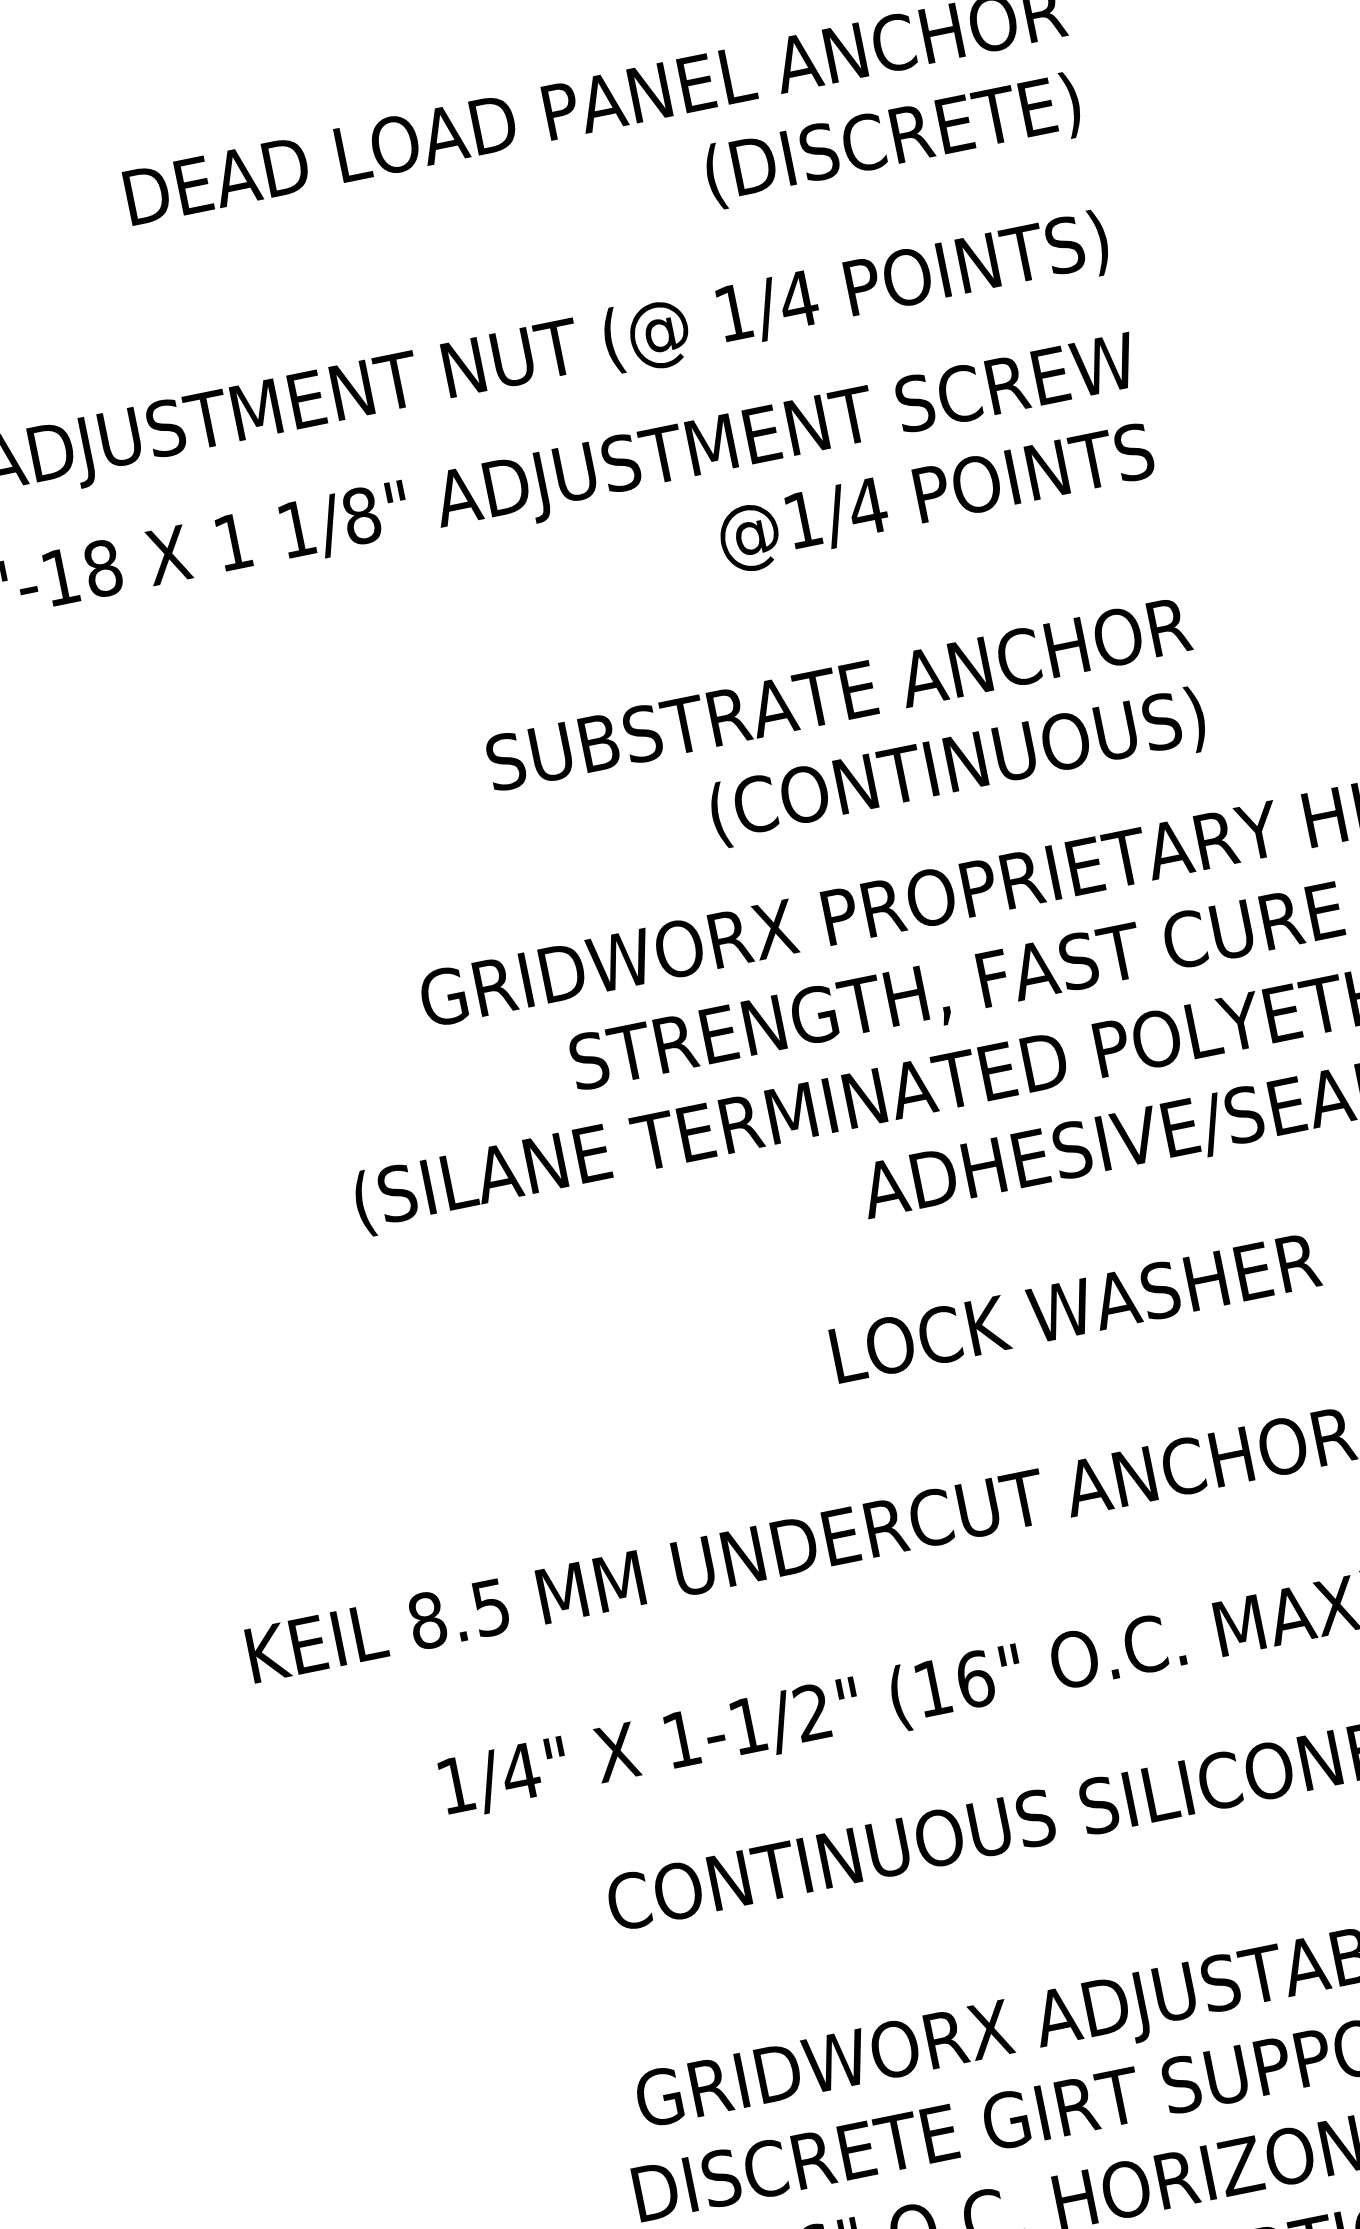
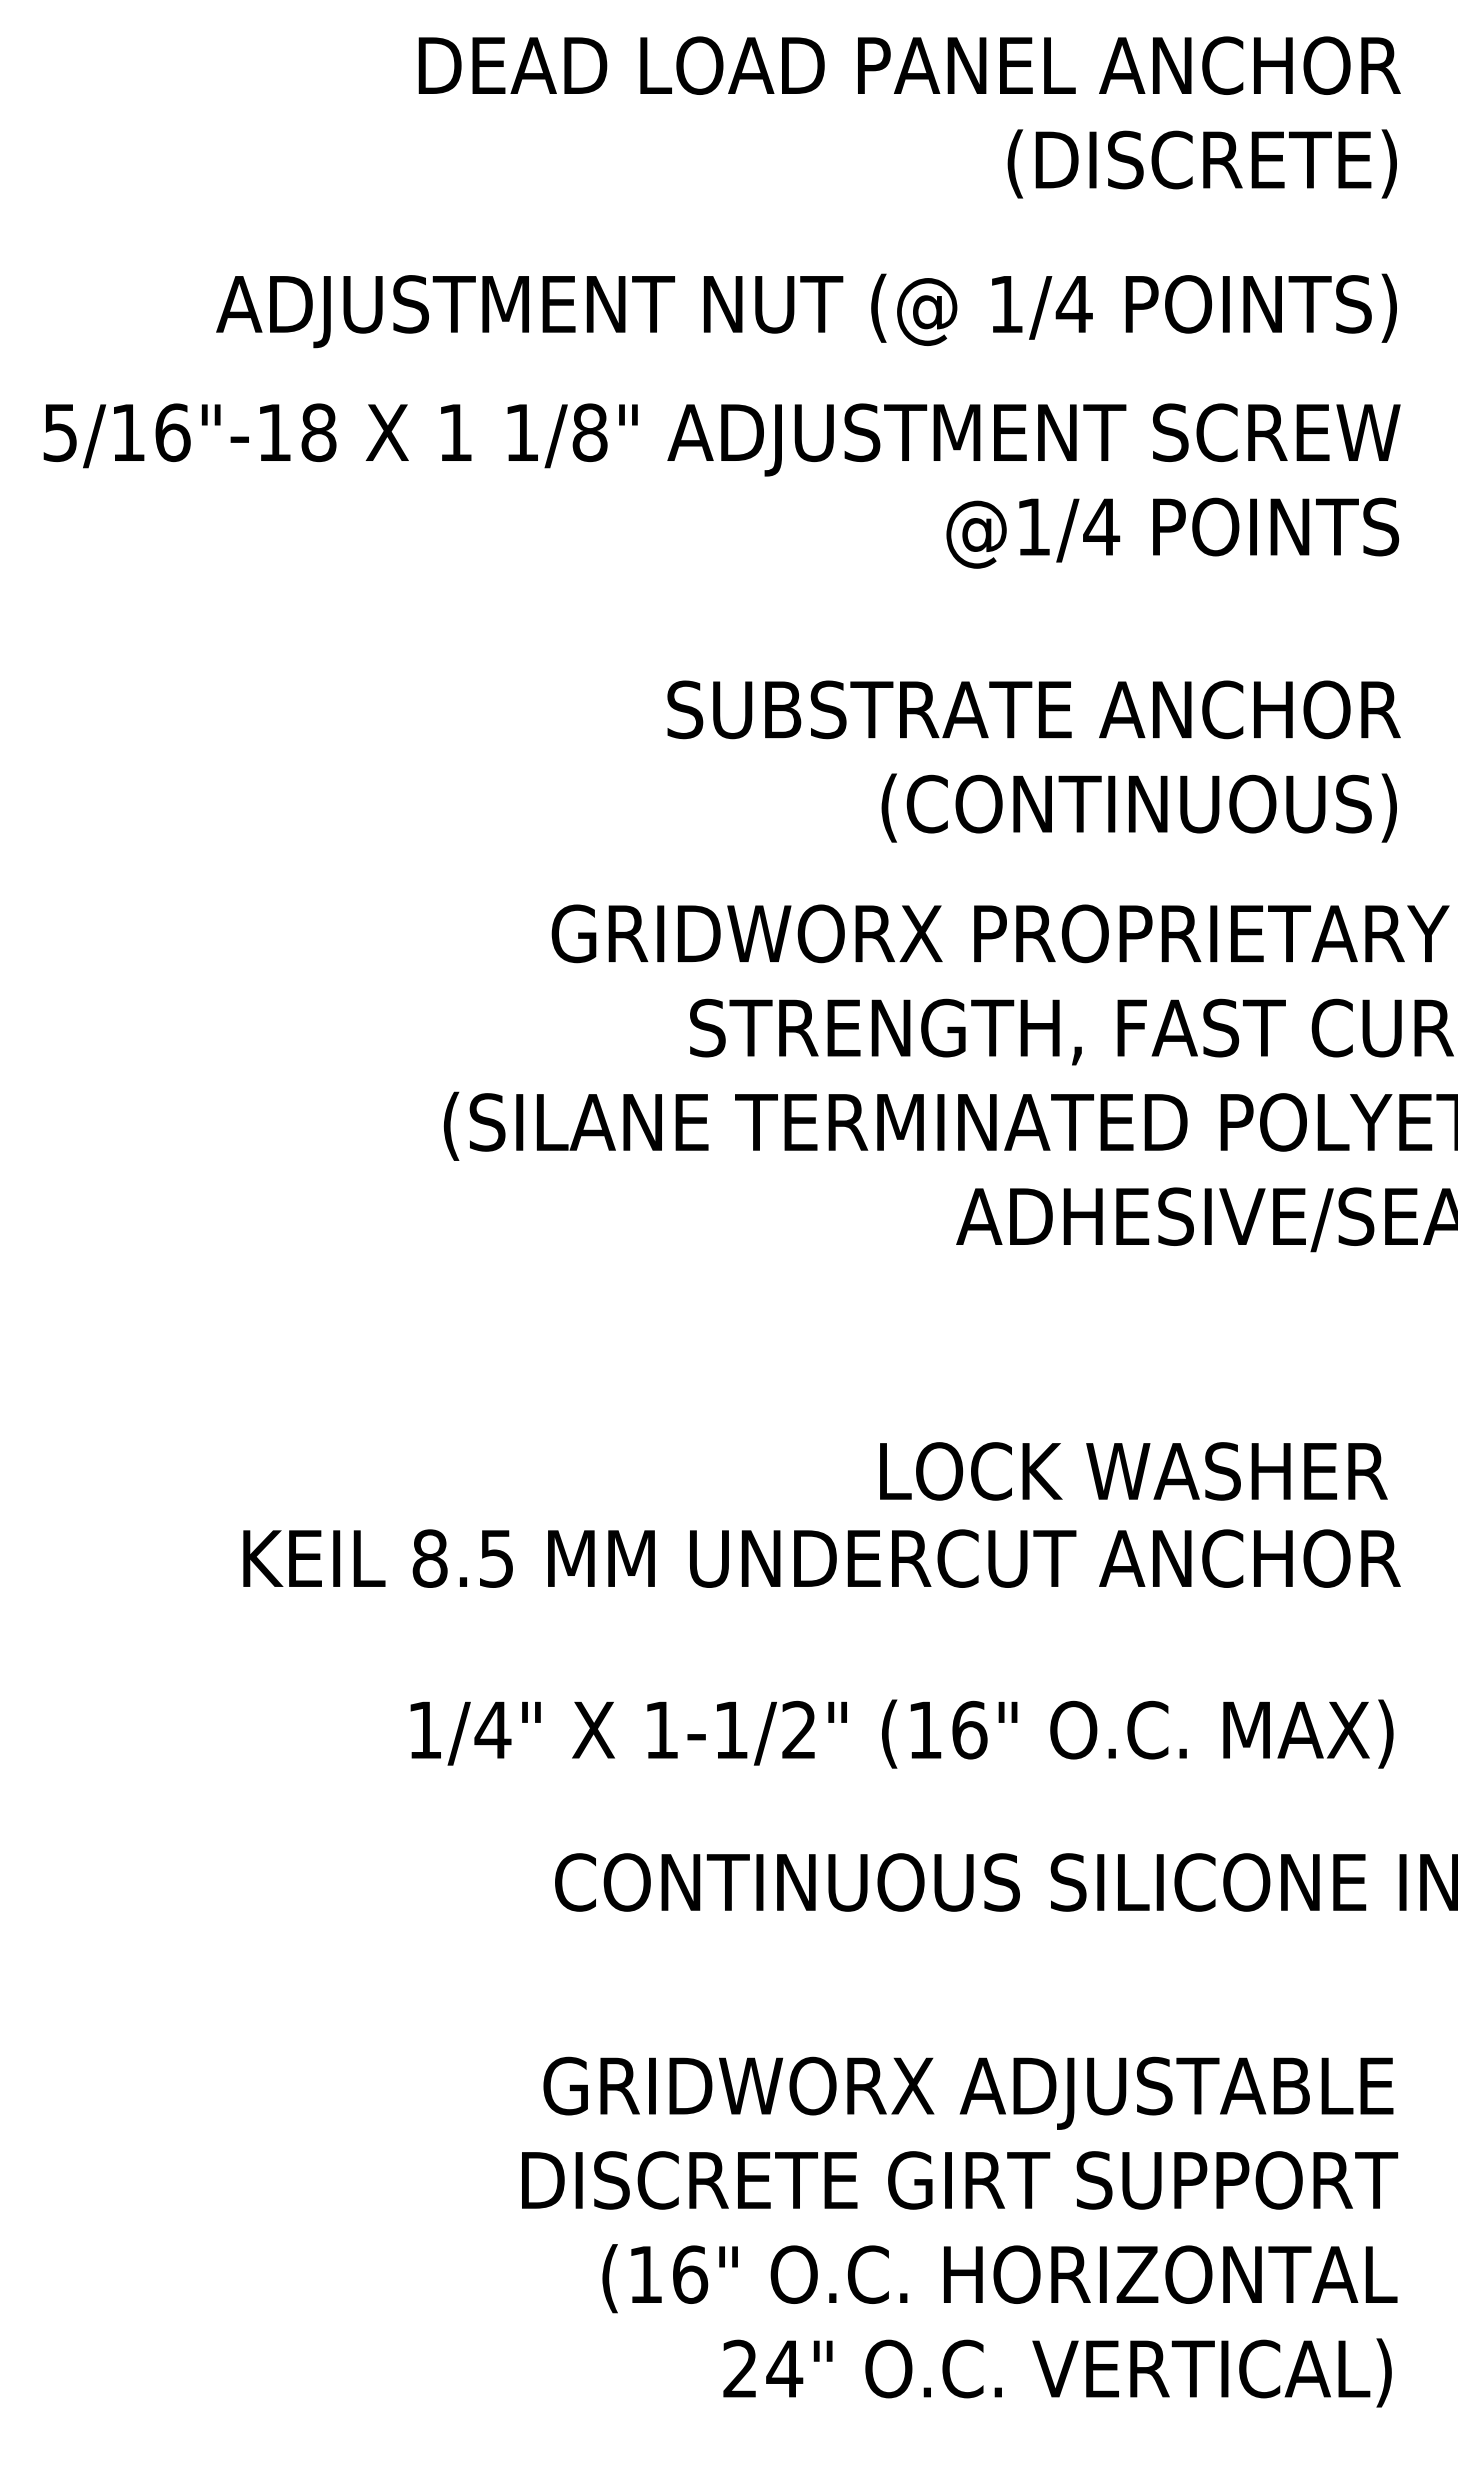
text: (1075, 1307) -> (1133, 1471), moved

